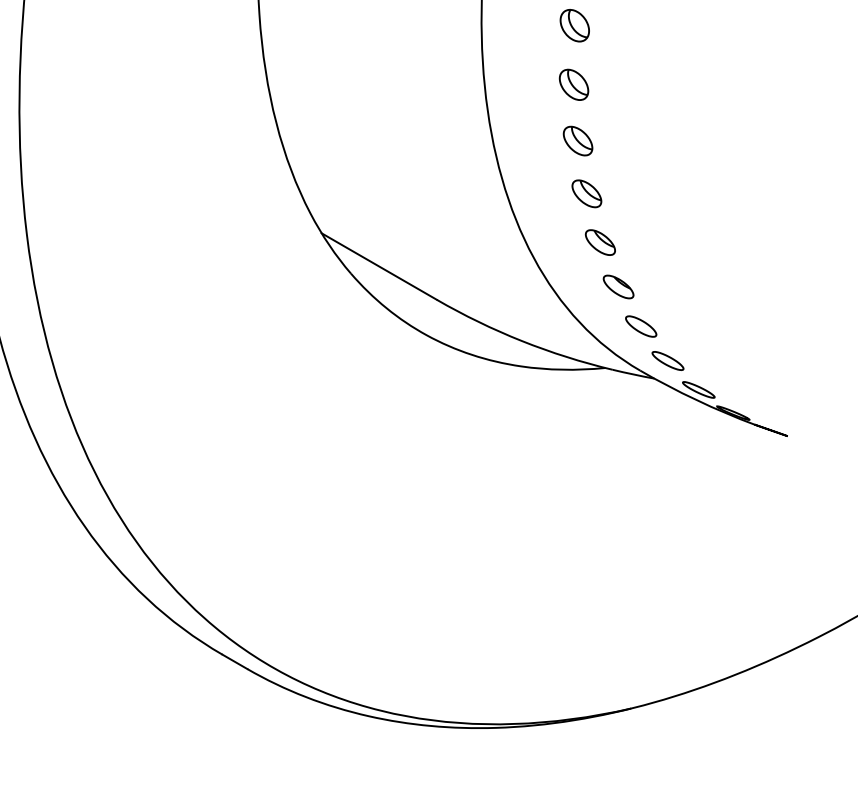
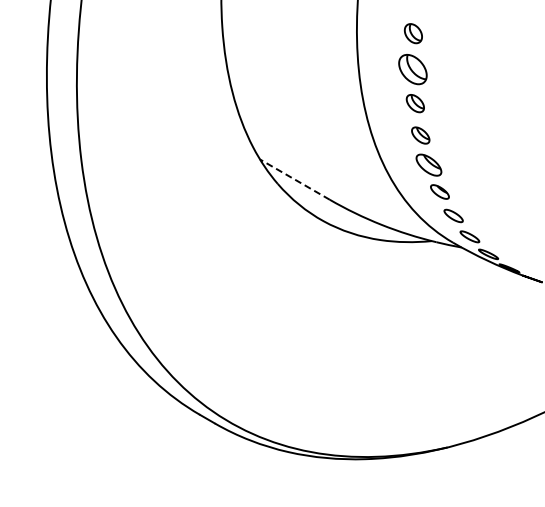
part: (573, 84) -> (412, 69), size x1.6
part: (599, 241) -> (428, 164), size x1.4
line: (378, 266) -> (294, 179), solid -> dashed

